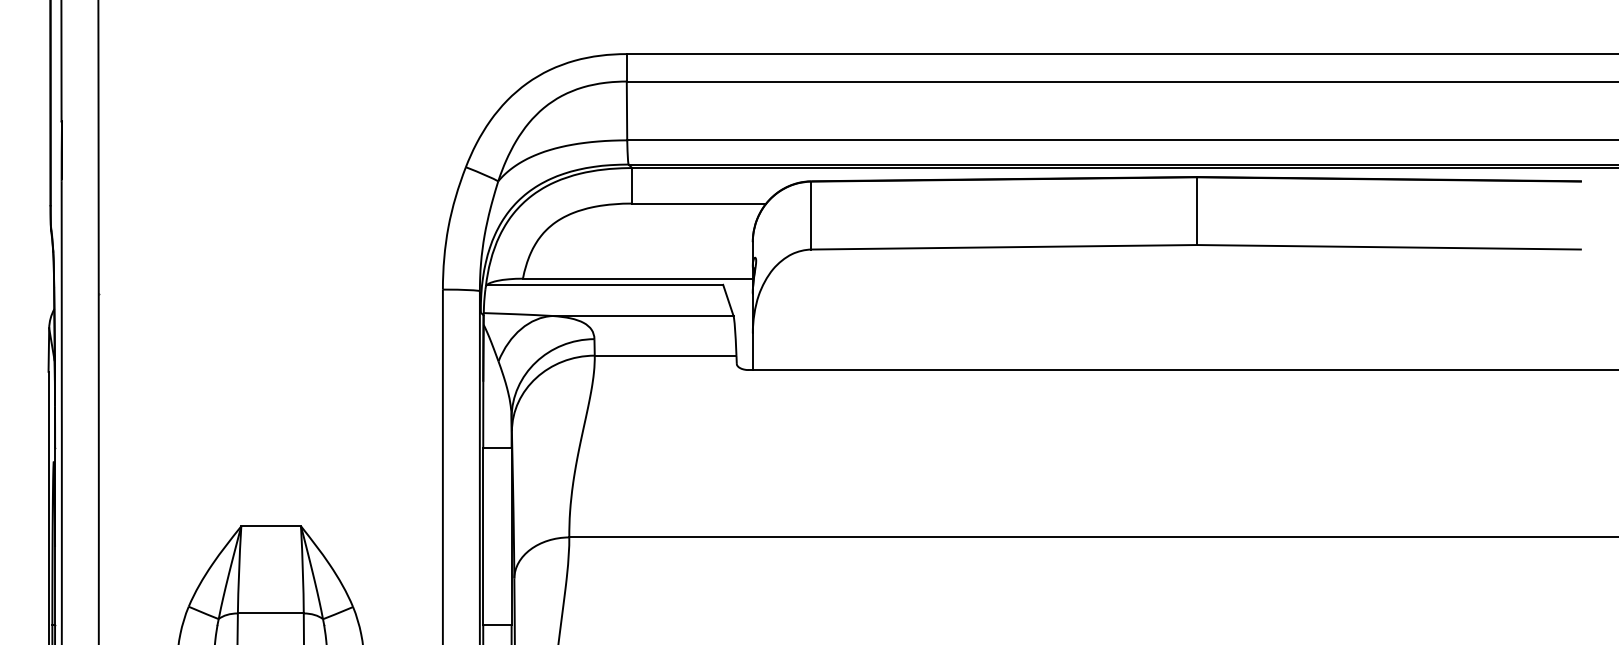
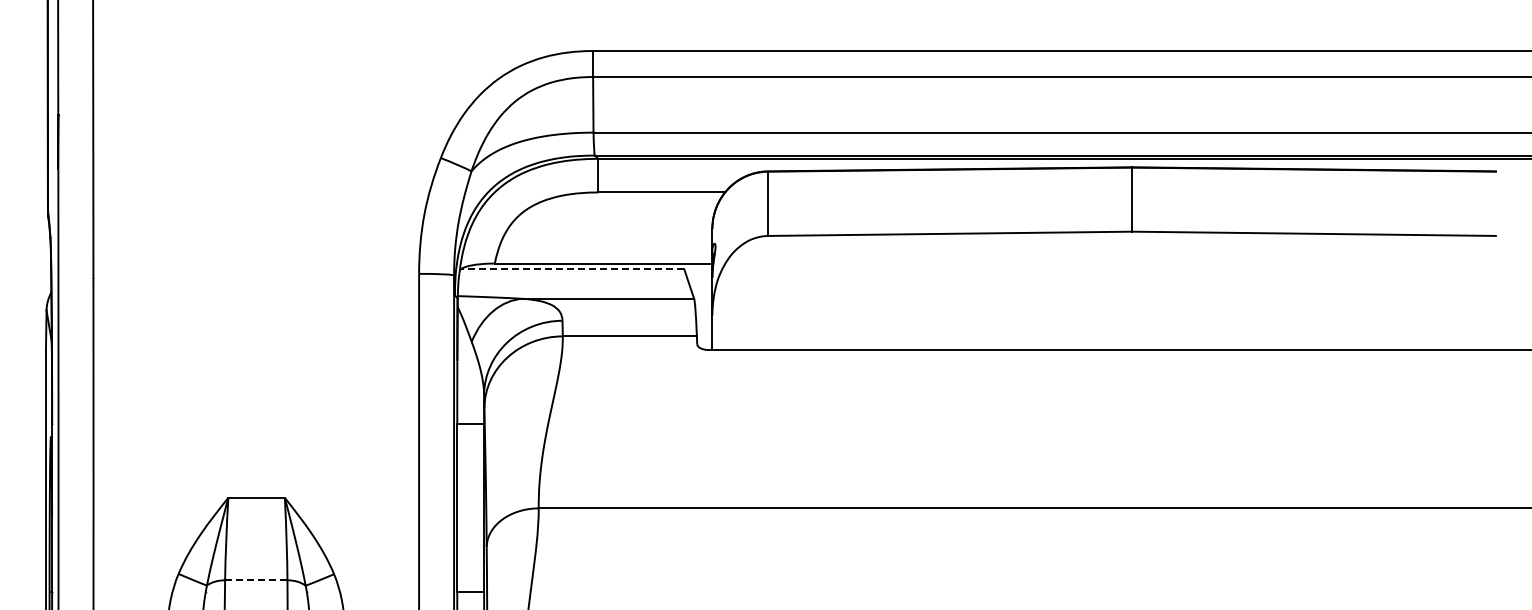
line: (605, 284) -> (572, 269), solid -> dashed
line: (270, 613) -> (255, 580), solid -> dashed

